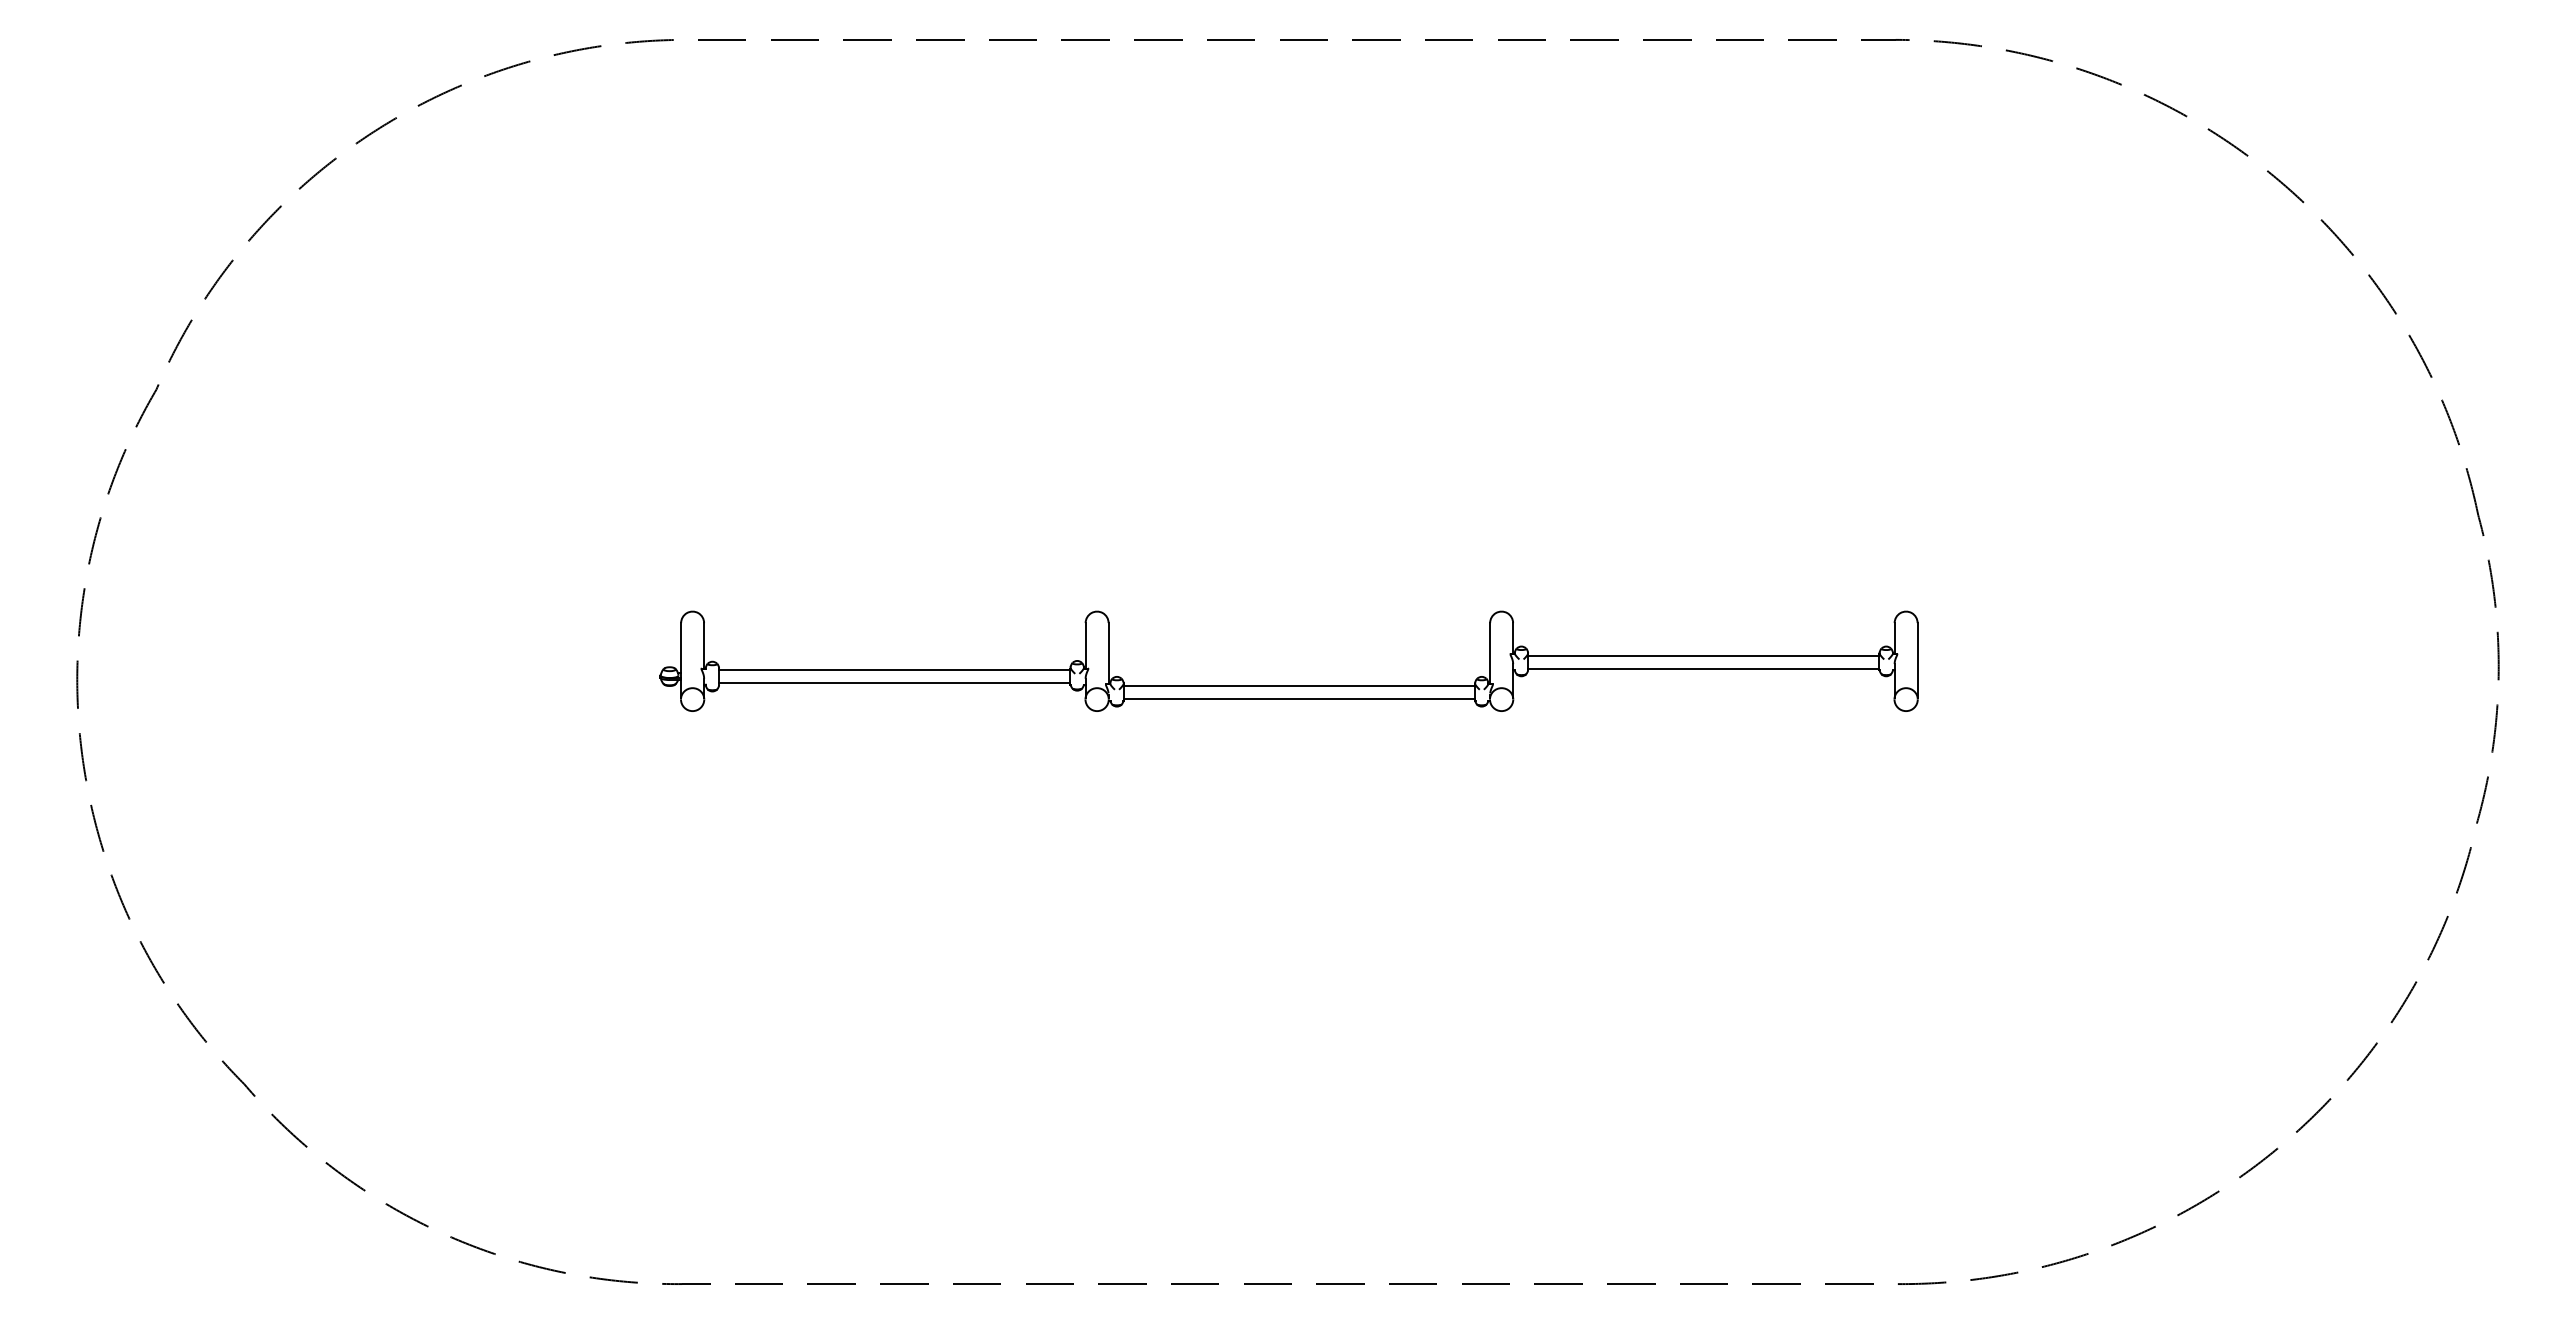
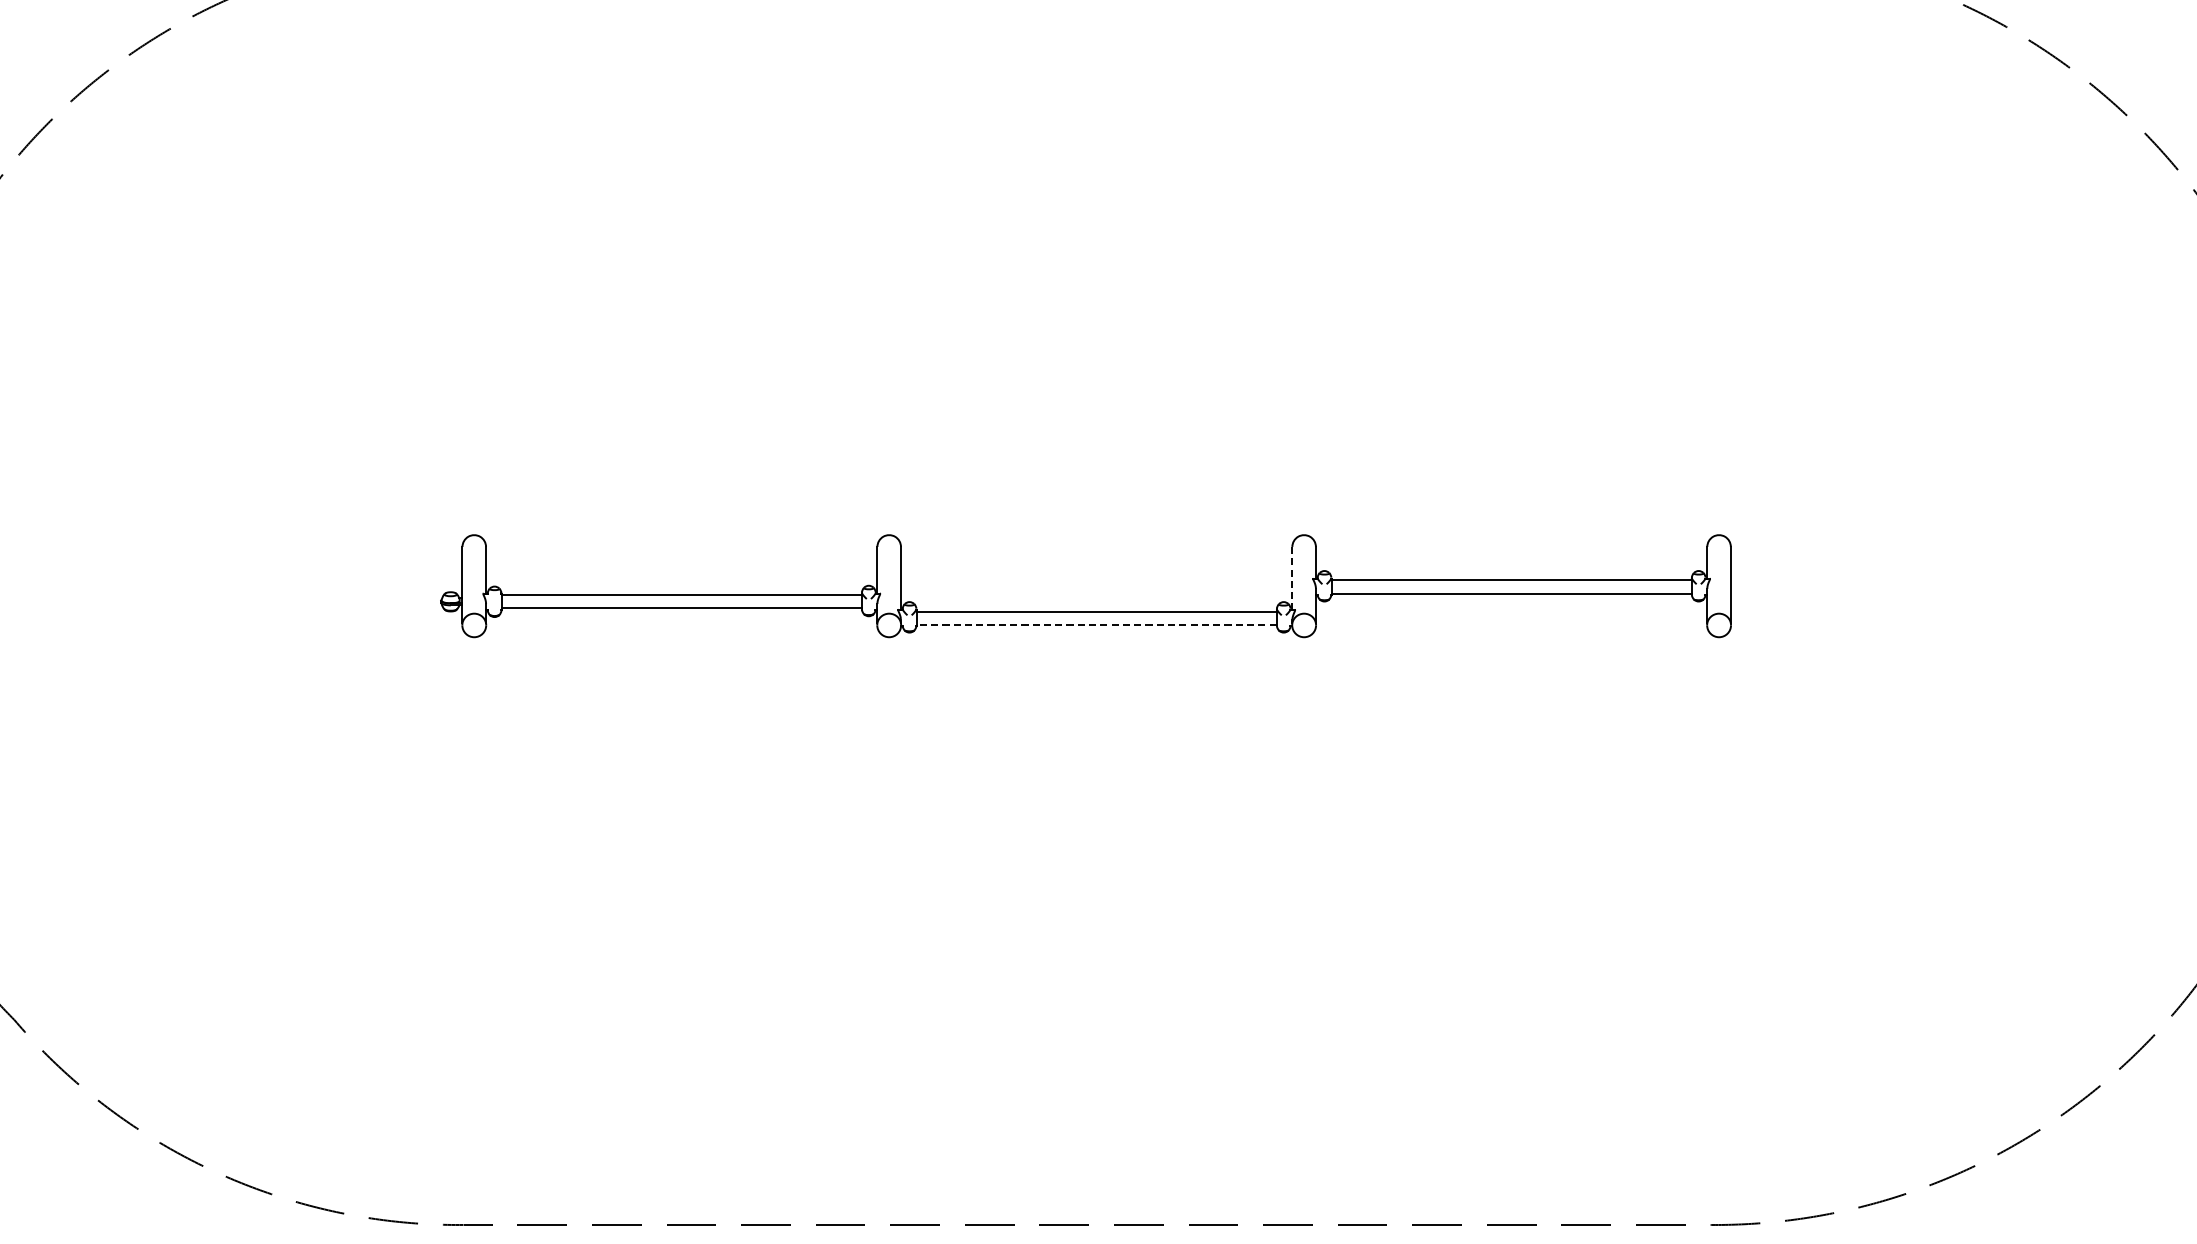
line: (1490, 653) -> (1292, 578), solid -> dashed
line: (1299, 698) -> (1096, 624), solid -> dashed

